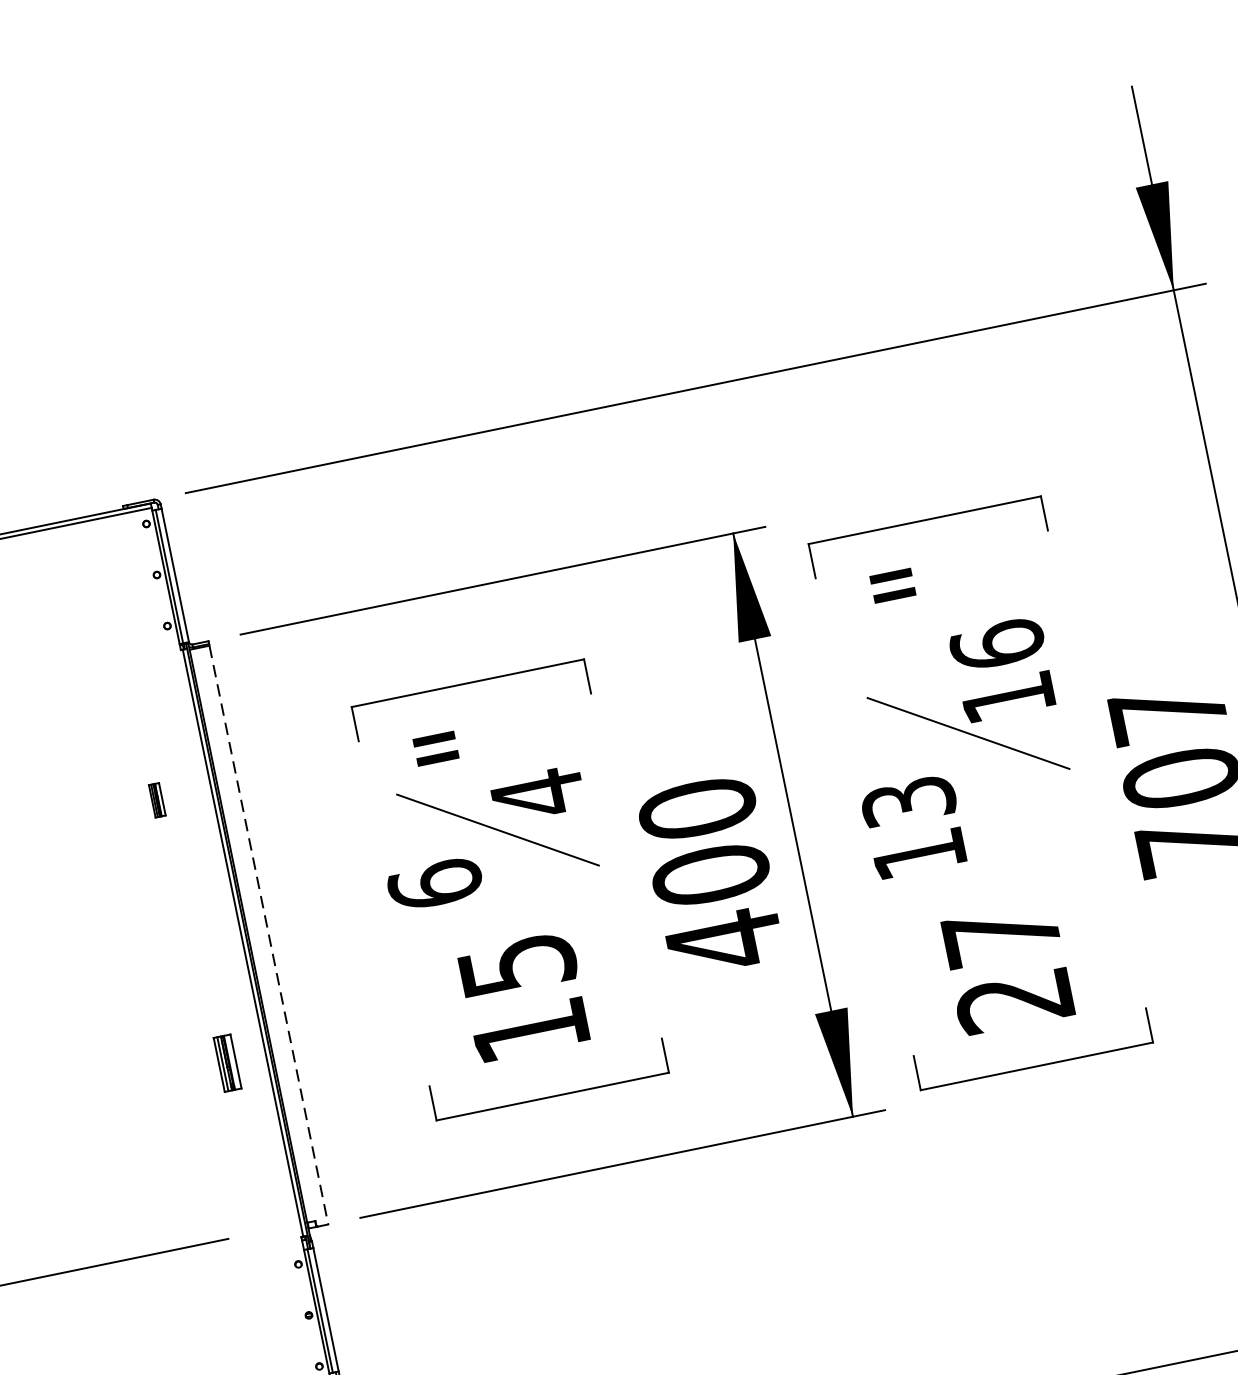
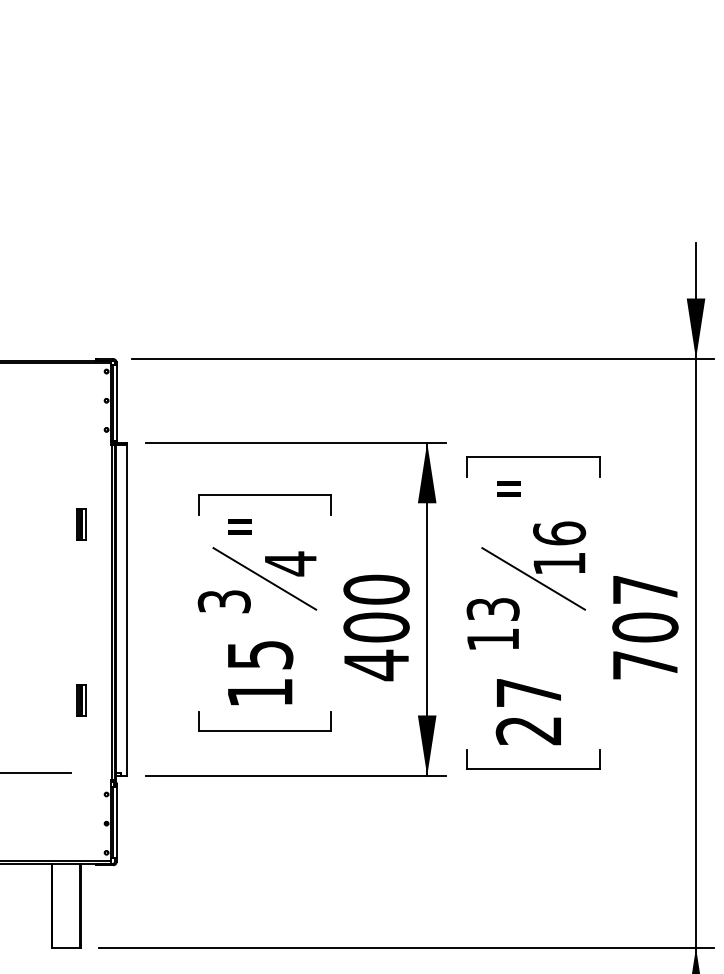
part: (157, 800) -> (81, 524), size x1.67
text: (433, 884) -> (223, 601), 6 -> 3
line: (269, 936) -> (127, 611), dashed -> solid
part: (227, 1063) -> (81, 700), moved

